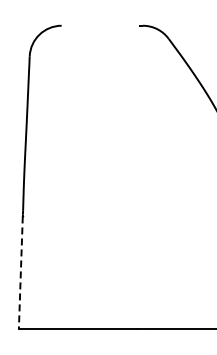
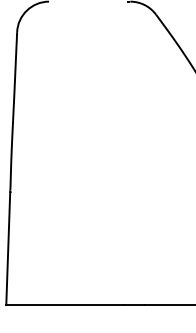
line: (20, 273) -> (7, 249), dashed -> solid

